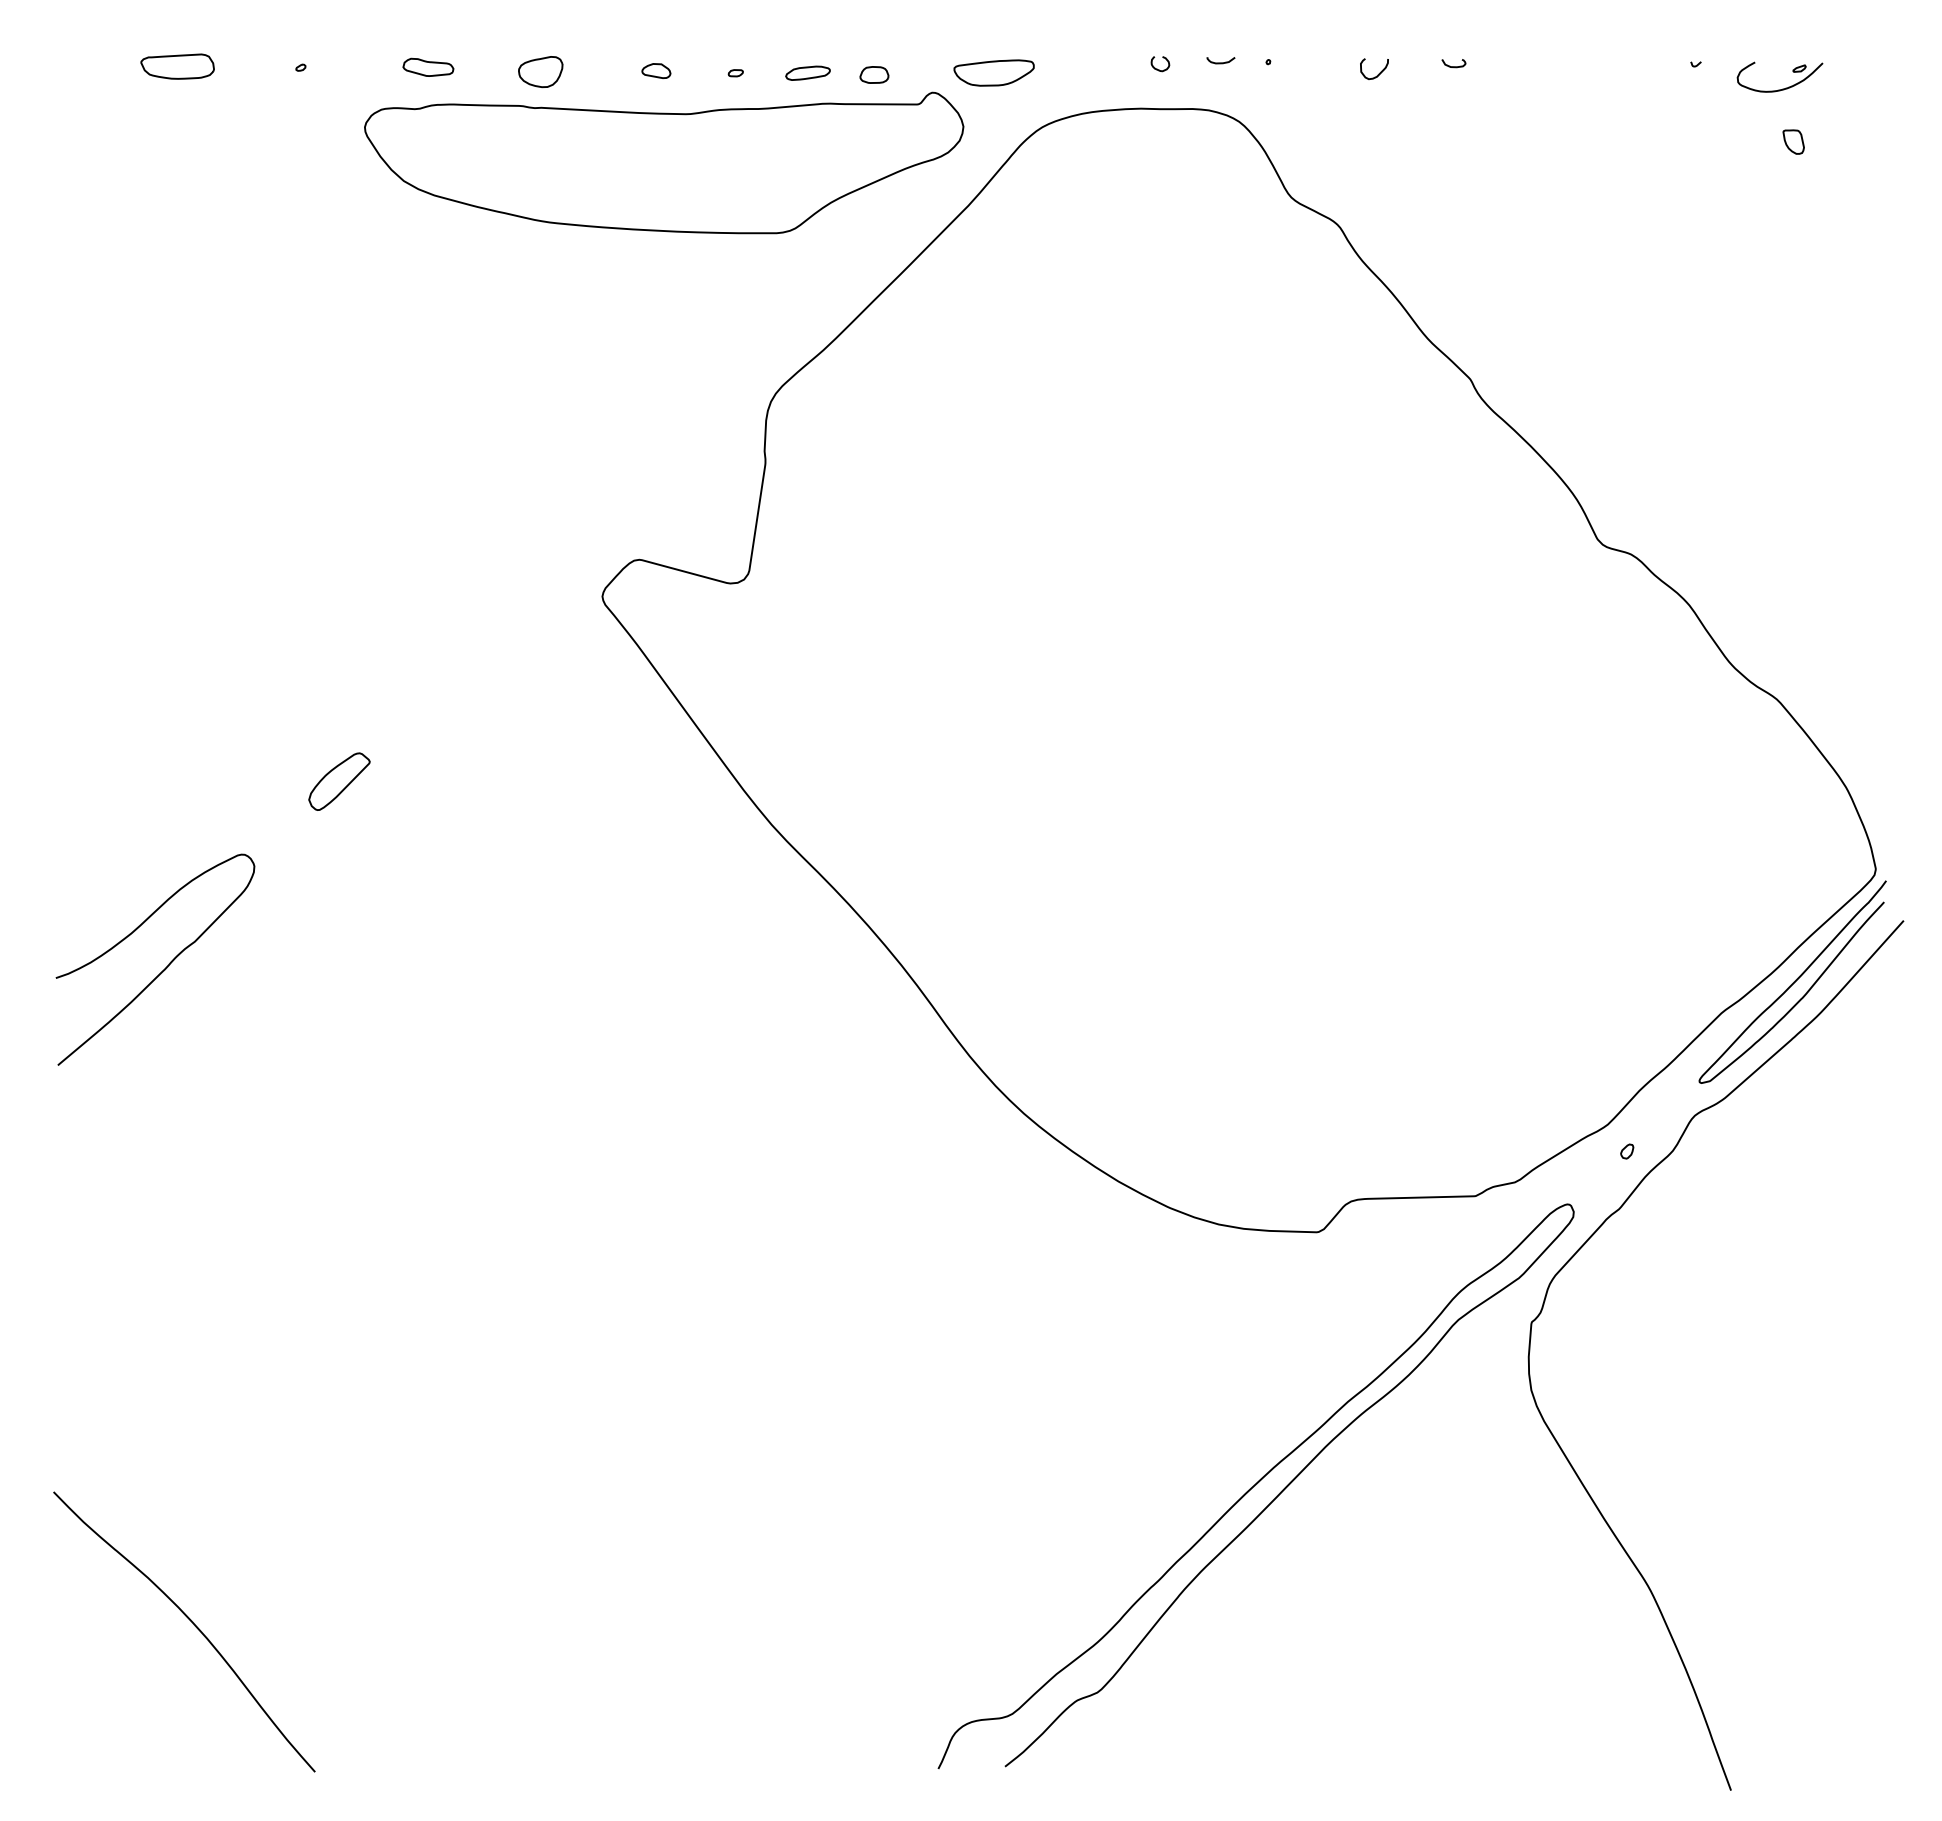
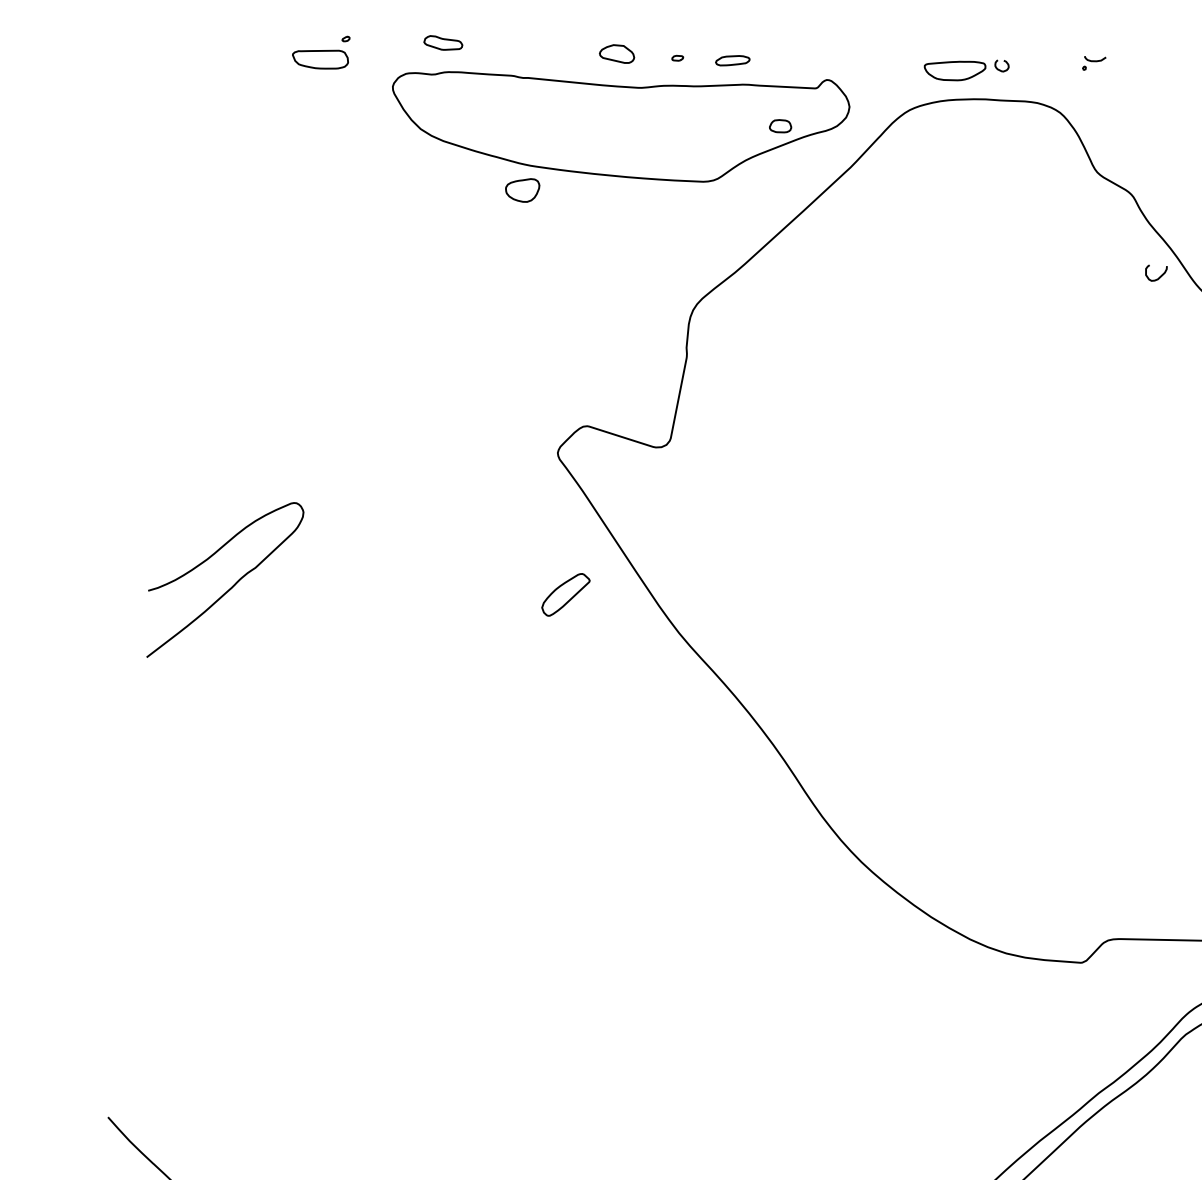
curve: (1220, 62) -> (1094, 60), moved
part: (177, 66) -> (320, 59), moved
part: (656, 70) -> (617, 53), size x1.6
part: (540, 72) -> (522, 190), moved
part: (993, 72) -> (954, 70), moved
curve: (1379, 72) -> (1159, 276), moved
part: (874, 74) -> (780, 125), moved
part: (339, 781) -> (565, 594), moved
curve: (164, 968) -> (231, 587), moved

